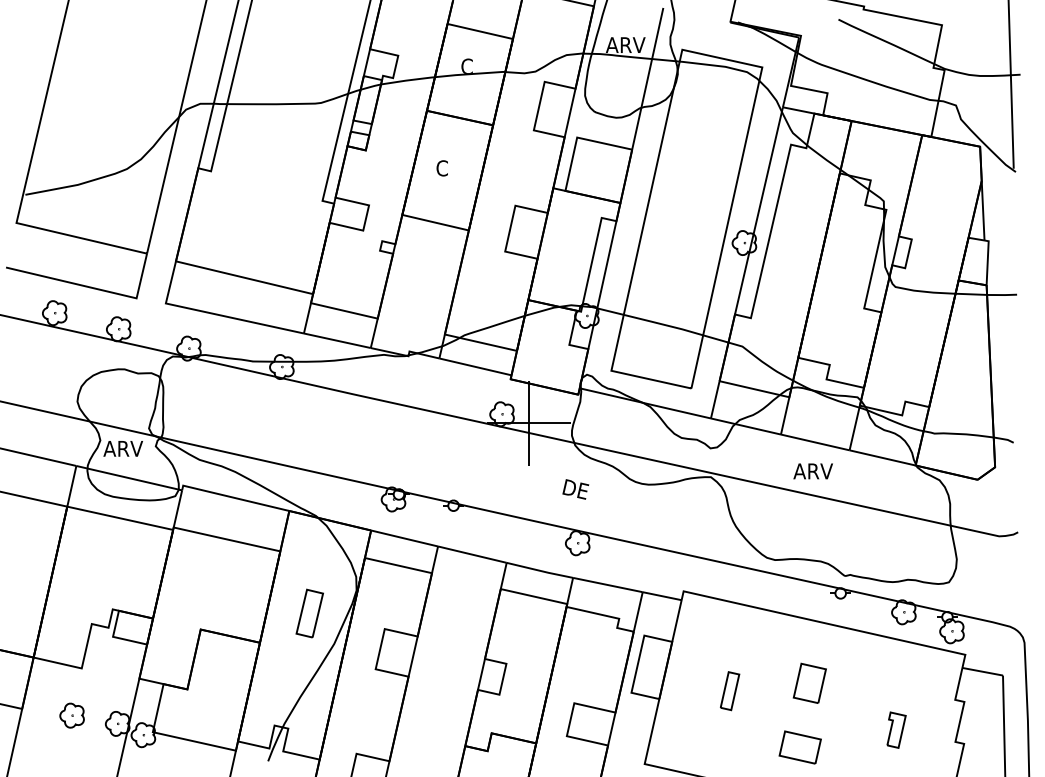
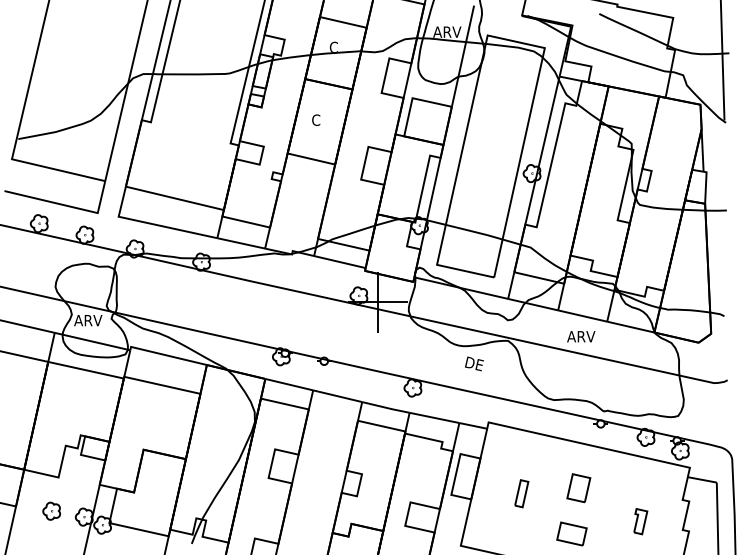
text: (575, 489) -> (474, 363), moved
part: (309, 613) -> (221, 438), removed

